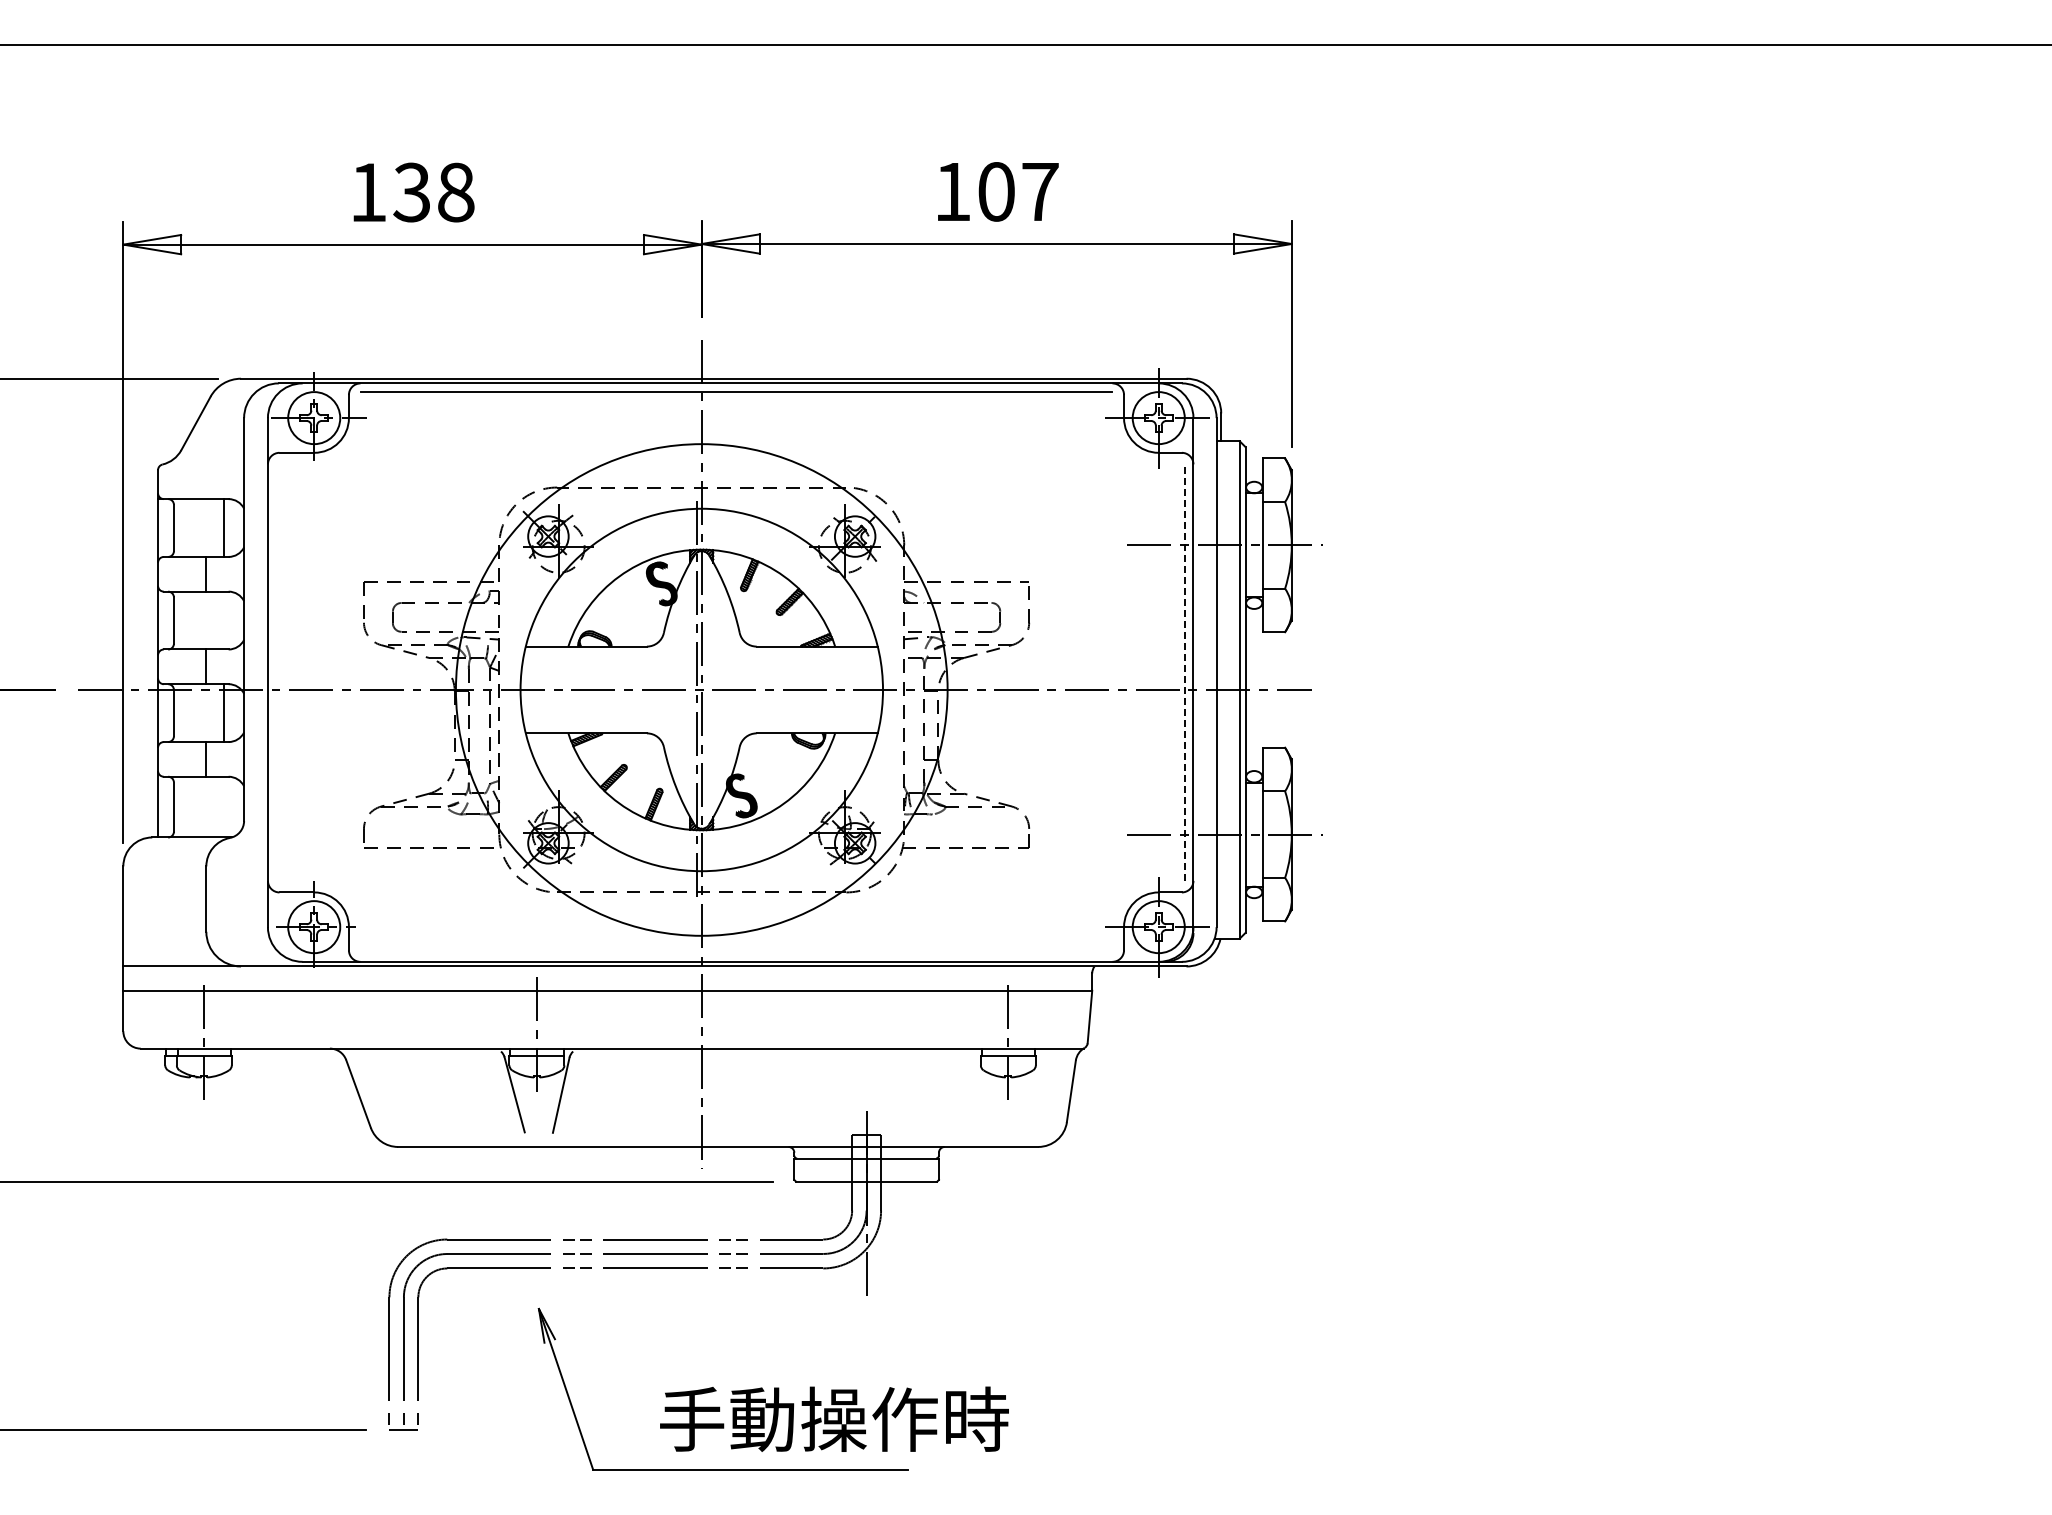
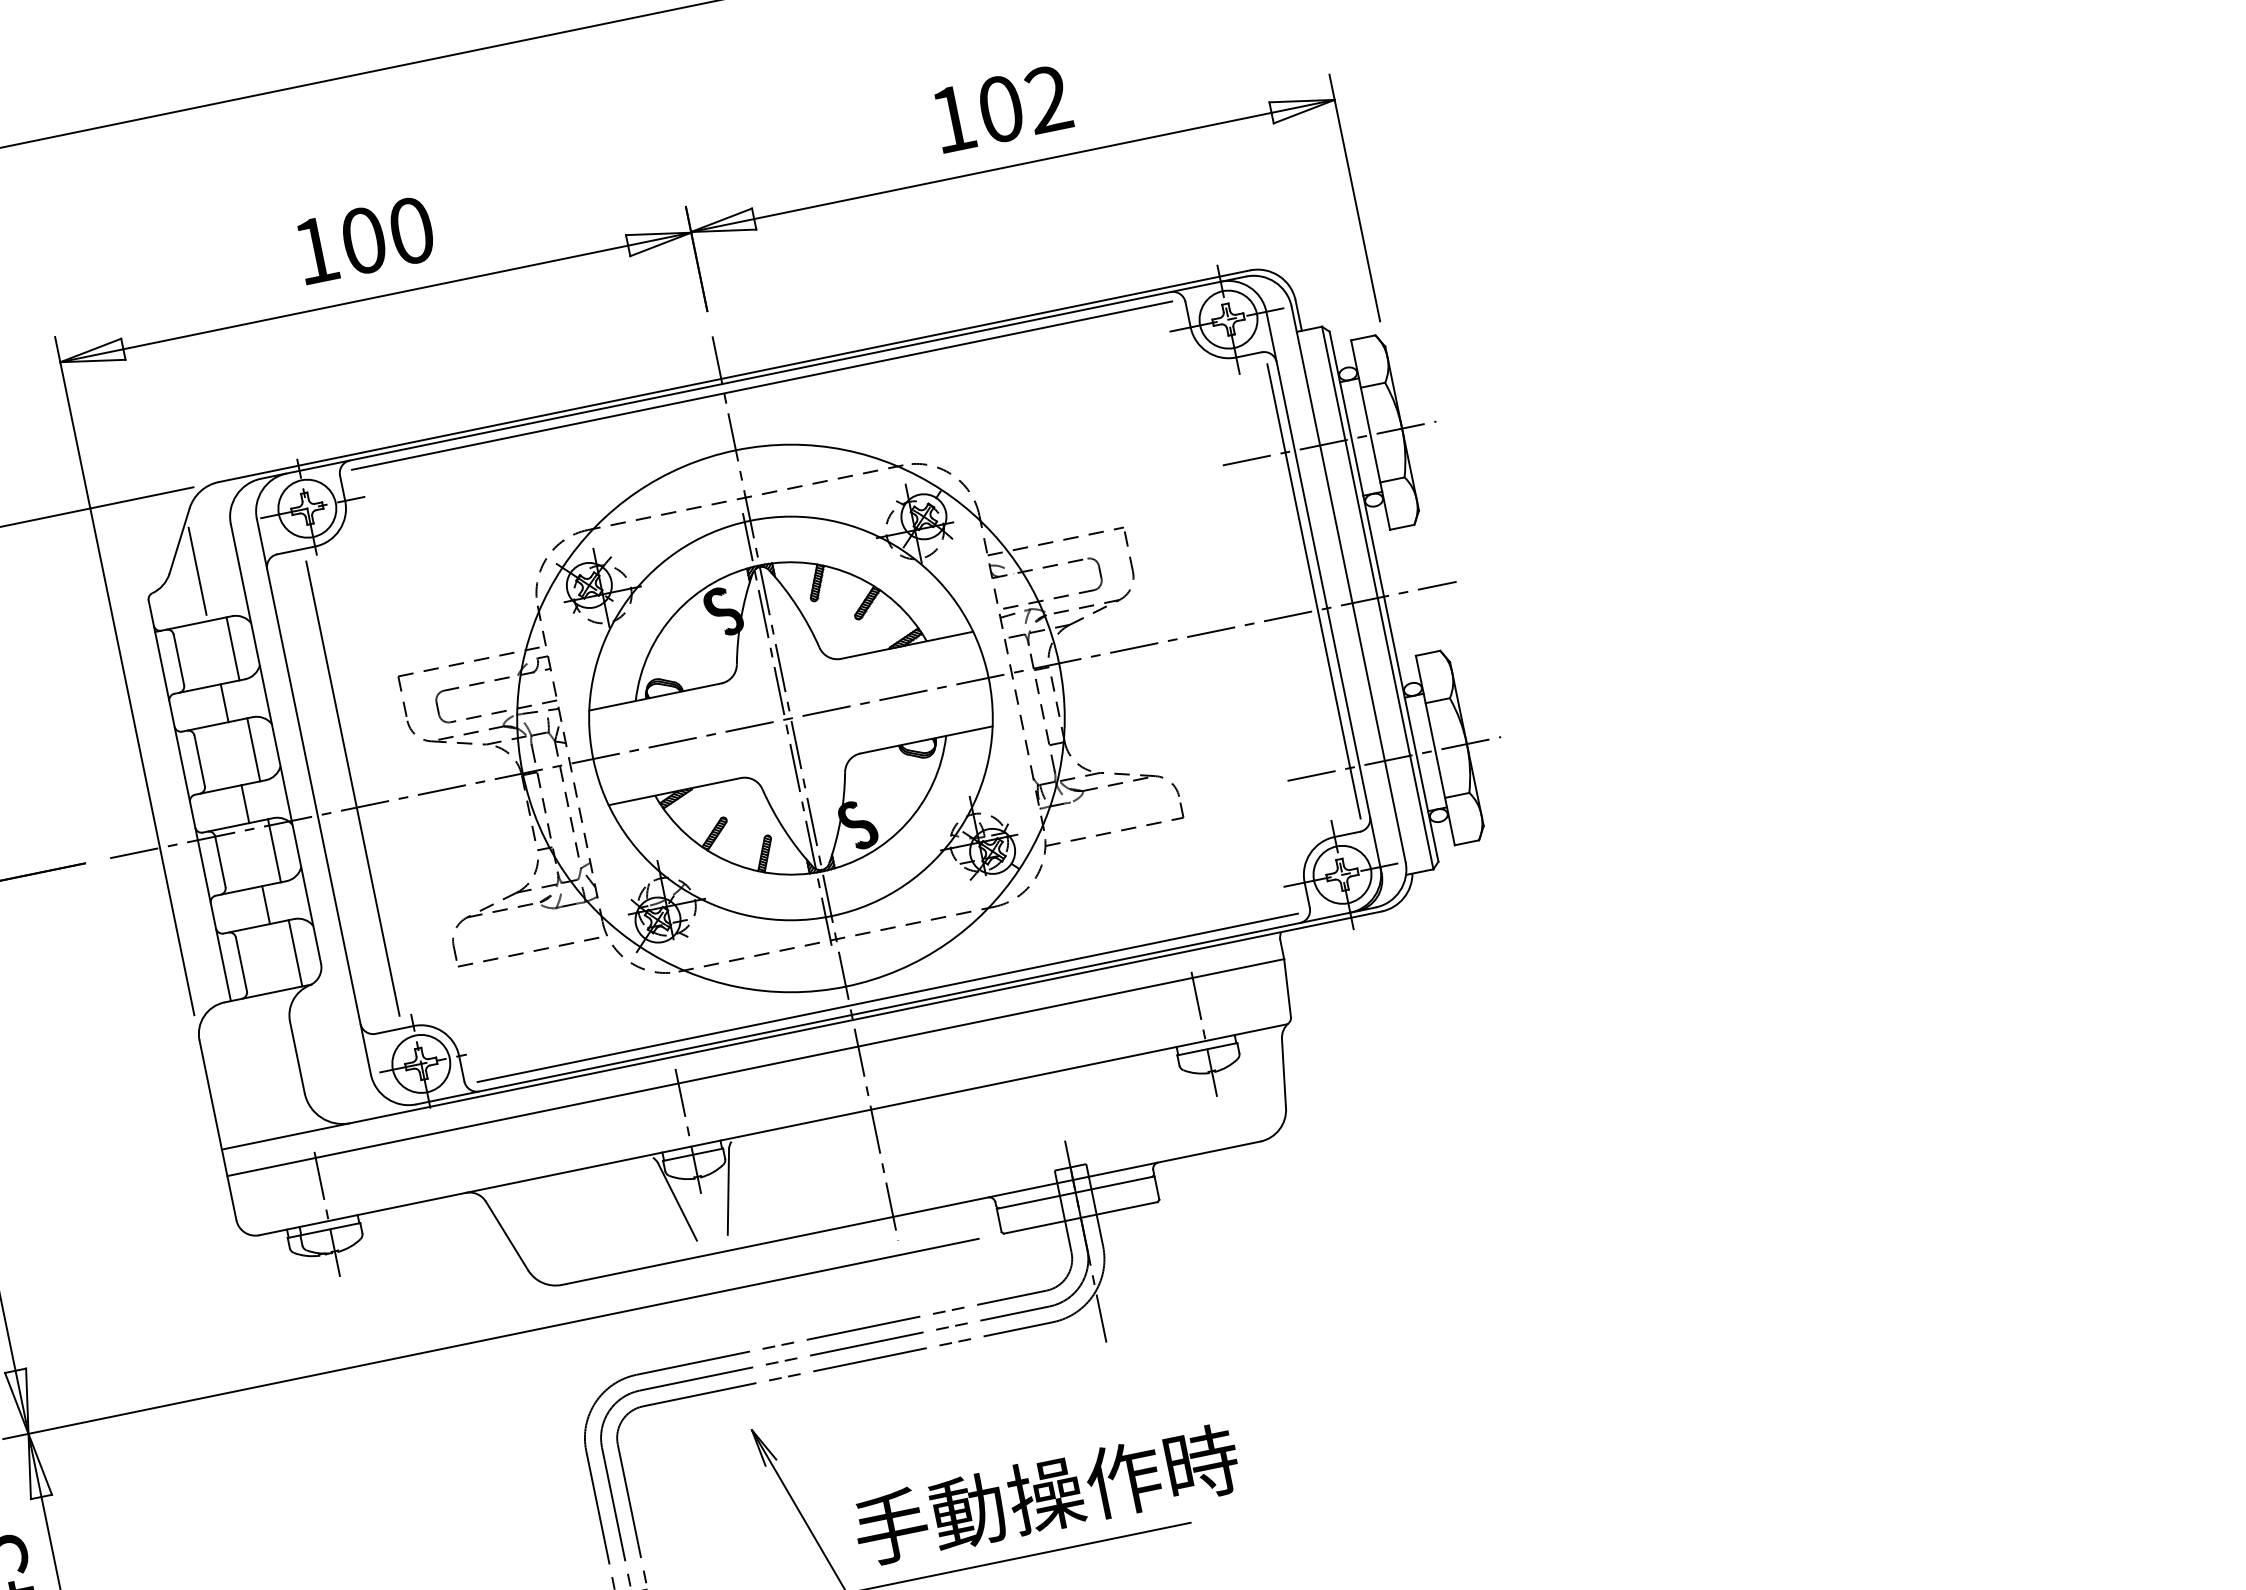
text: (1040, 191) -> (1048, 98), 107 -> 102
text: (433, 192) -> (386, 235), 138 -> 100
line: (206, 453) -> (197, 571), added
line: (223, 620) -> (253, 749), added
line: (303, 672) -> (352, 788), added
line: (1184, 672) -> (1313, 591), dashed -> solid
line: (223, 806) -> (295, 952), added
line: (736, 953) -> (887, 998), added
text: (834, 1418) -> (1046, 1494), moved

